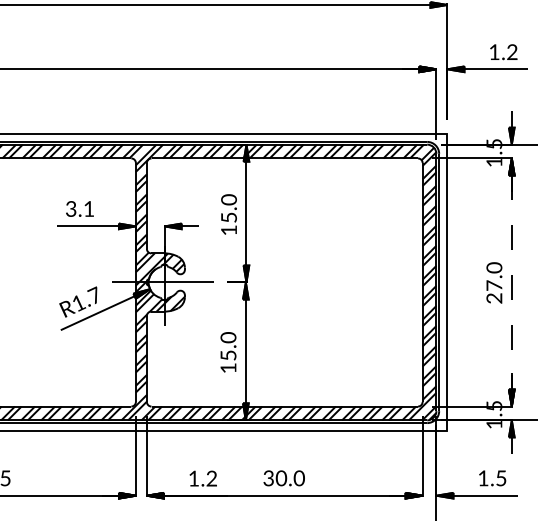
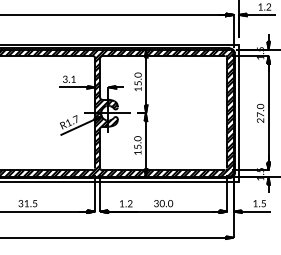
line: (511, 283) -> (268, 113), dashed -> solid

